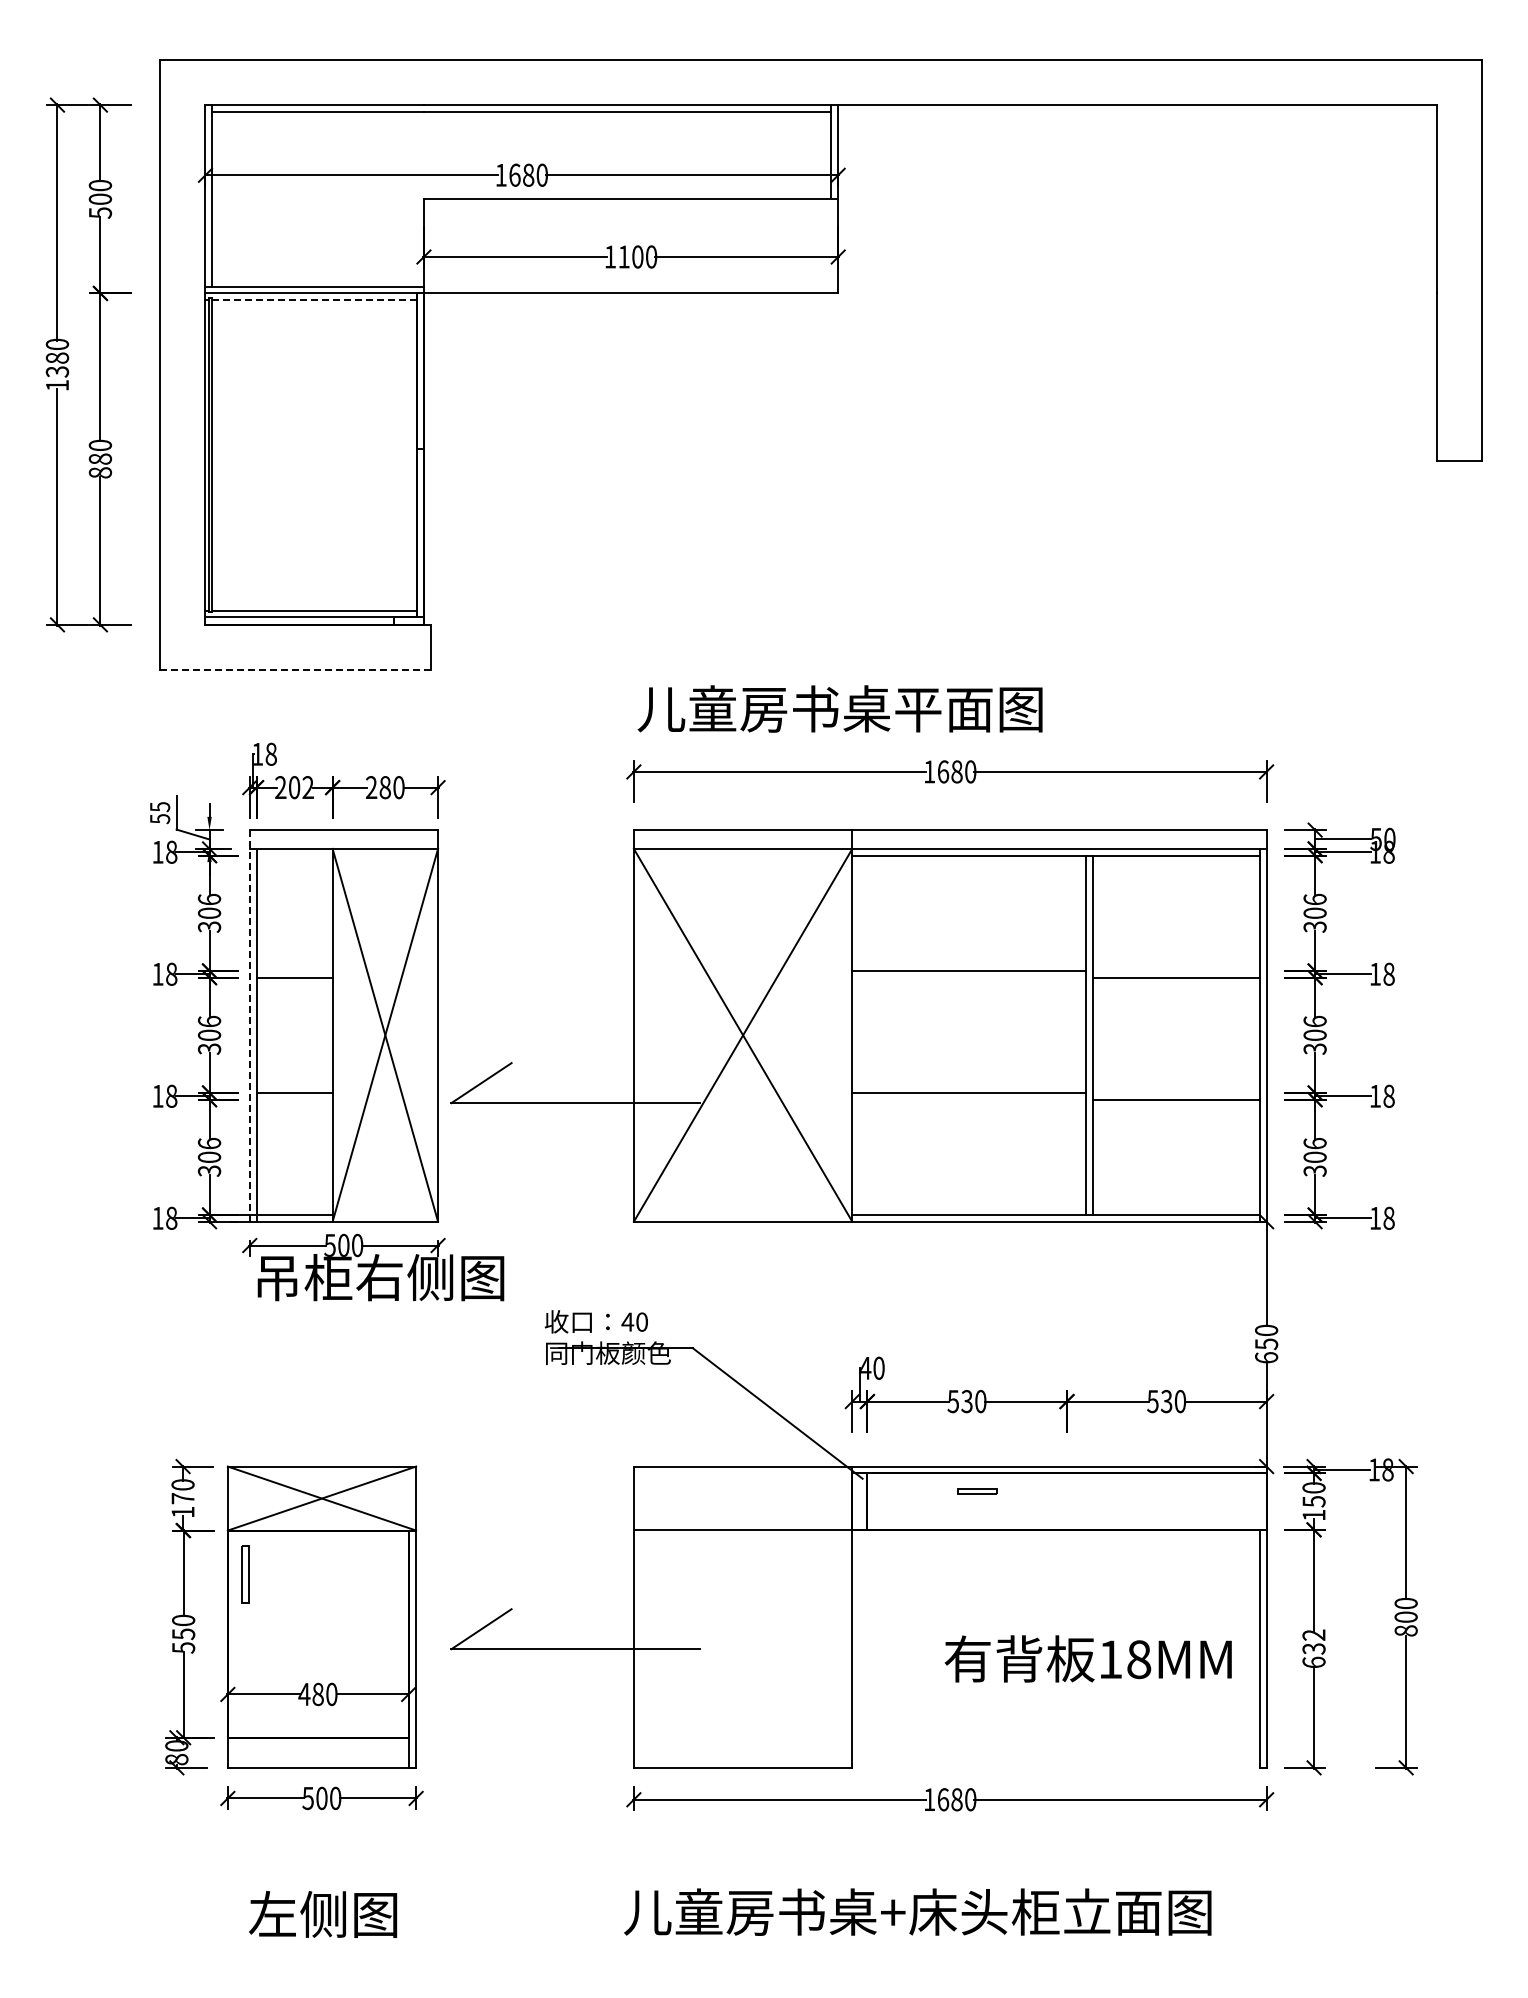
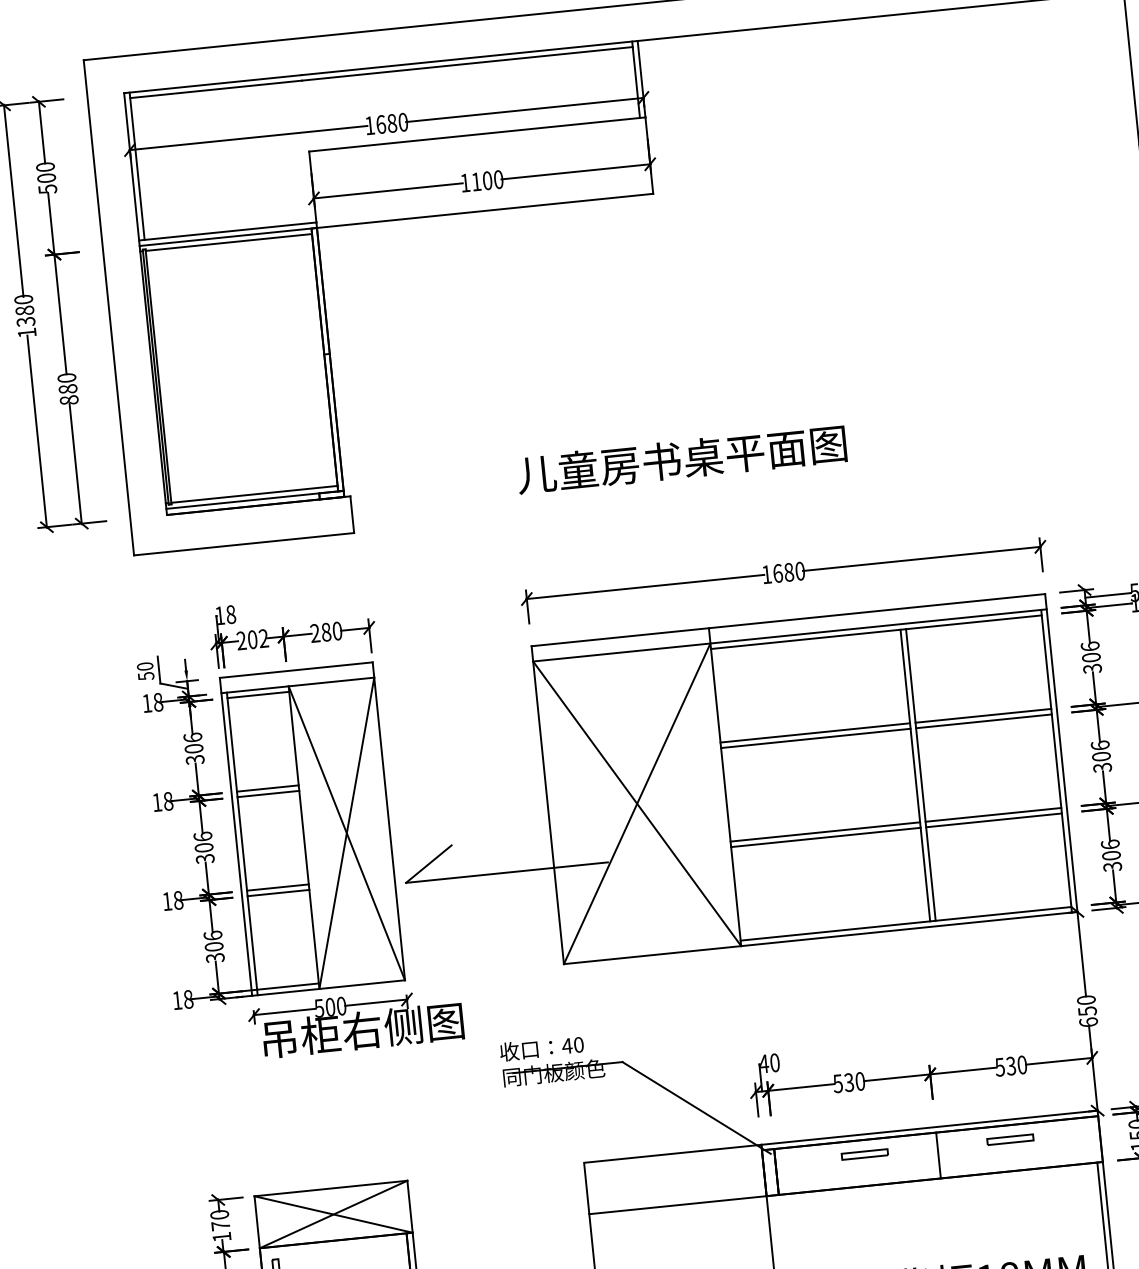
line: (314, 300) -> (228, 242), dashed -> solid
line: (295, 670) -> (243, 544), dashed -> solid
text: (839, 708) -> (681, 459), moved
text: (160, 807) -> (145, 666), 55 -> 50
line: (294, 855) -> (258, 694), added
line: (294, 970) -> (267, 788), added
line: (1175, 970) -> (982, 715), added
line: (968, 977) -> (815, 738), added
line: (249, 1025) -> (235, 836), dashed -> solid
line: (1175, 1092) -> (992, 814), added
line: (294, 1099) -> (278, 892), added
line: (968, 1099) -> (825, 837), added
part: (977, 1490) -> (864, 1153), size x1.43
part: (1156, 1490) -> (1010, 1139), added
line: (1067, 1501) -> (938, 1155), added

